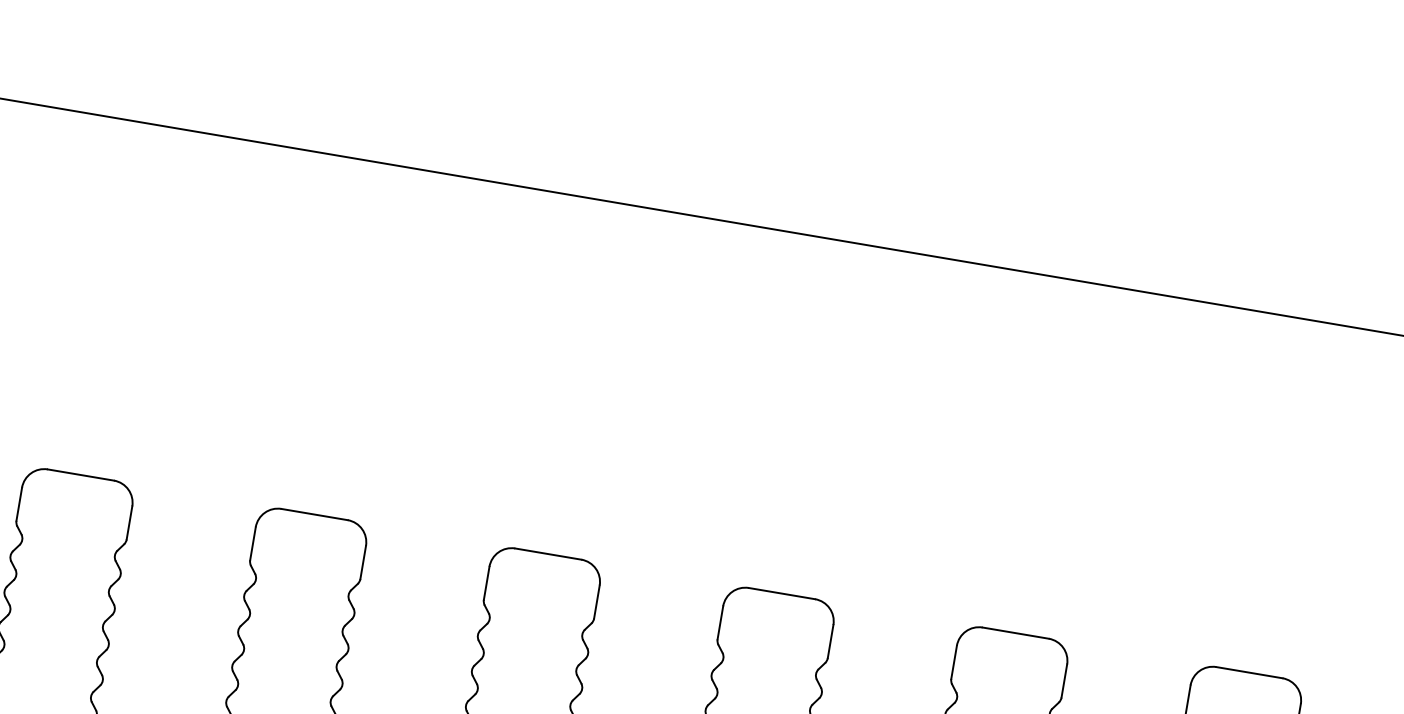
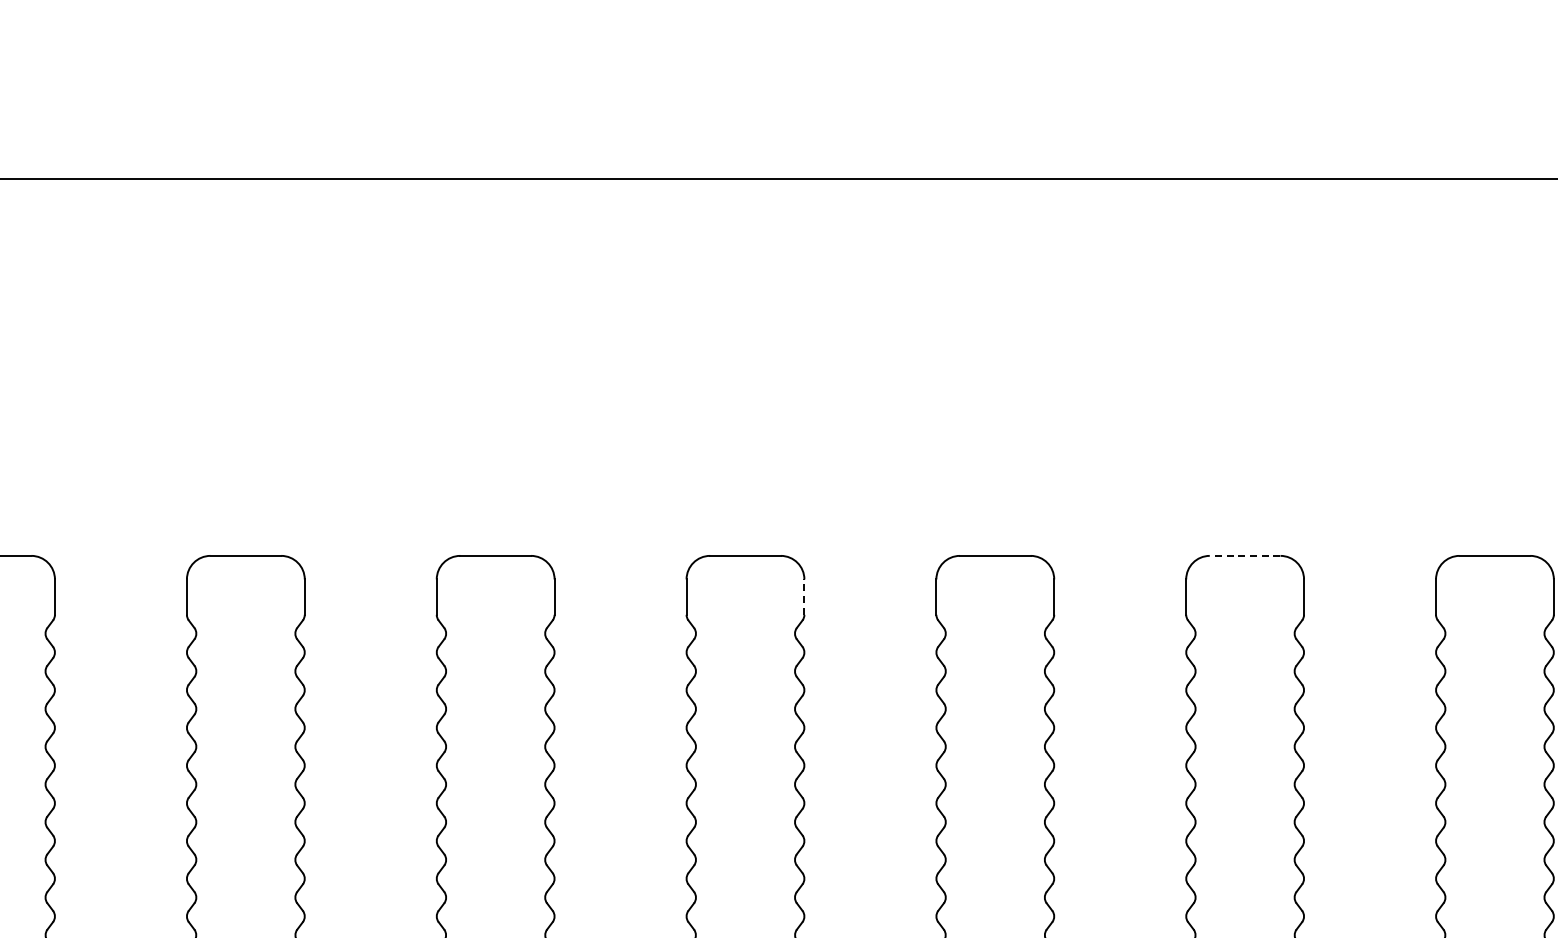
line: (596, 602) -> (804, 597), solid -> dashed
line: (1015, 632) -> (1244, 555), solid -> dashed

